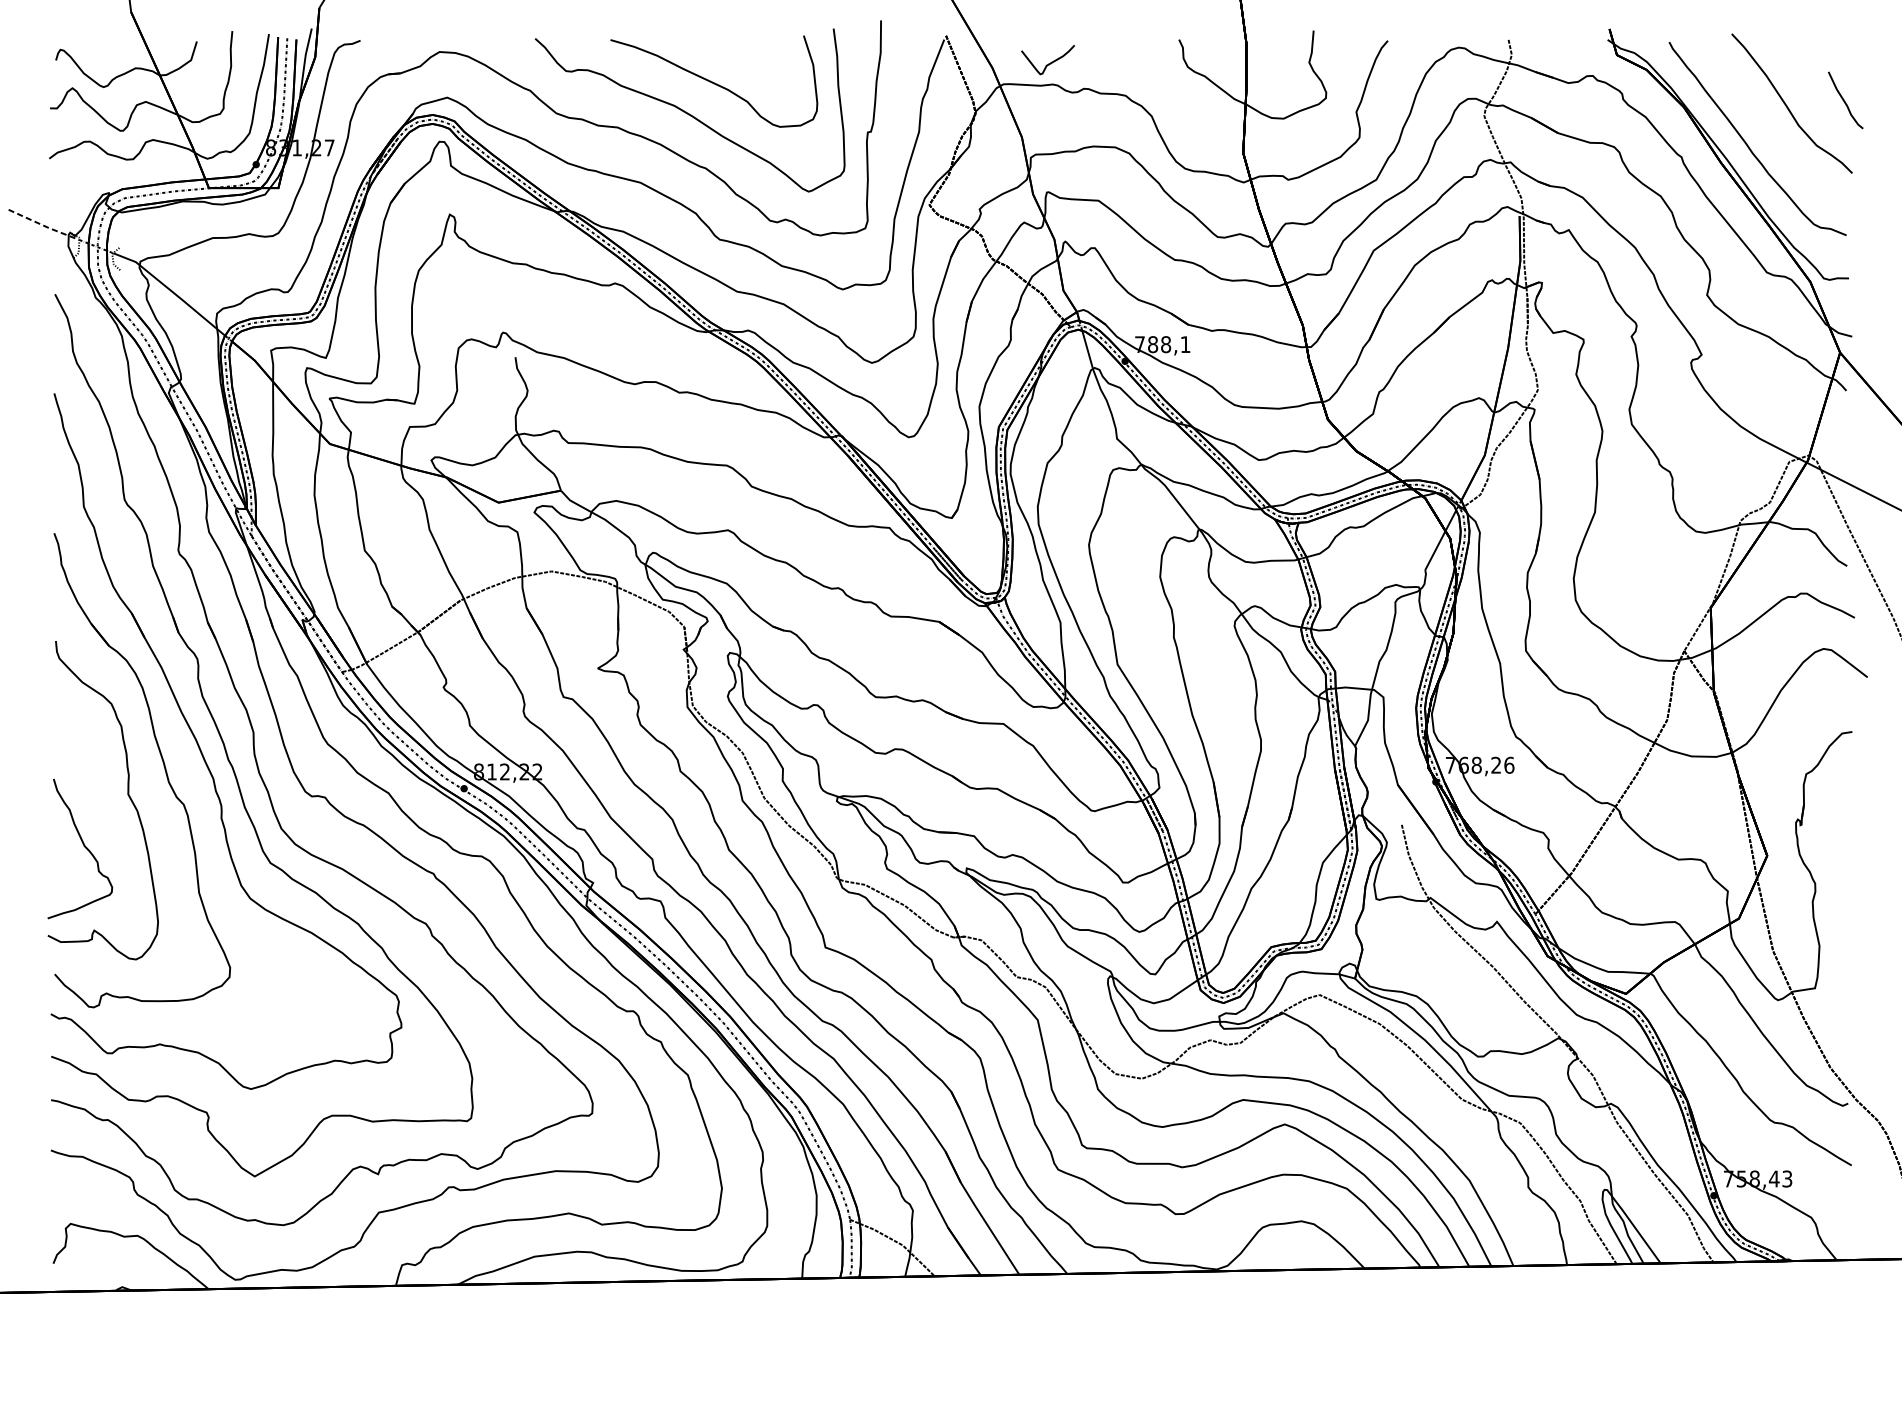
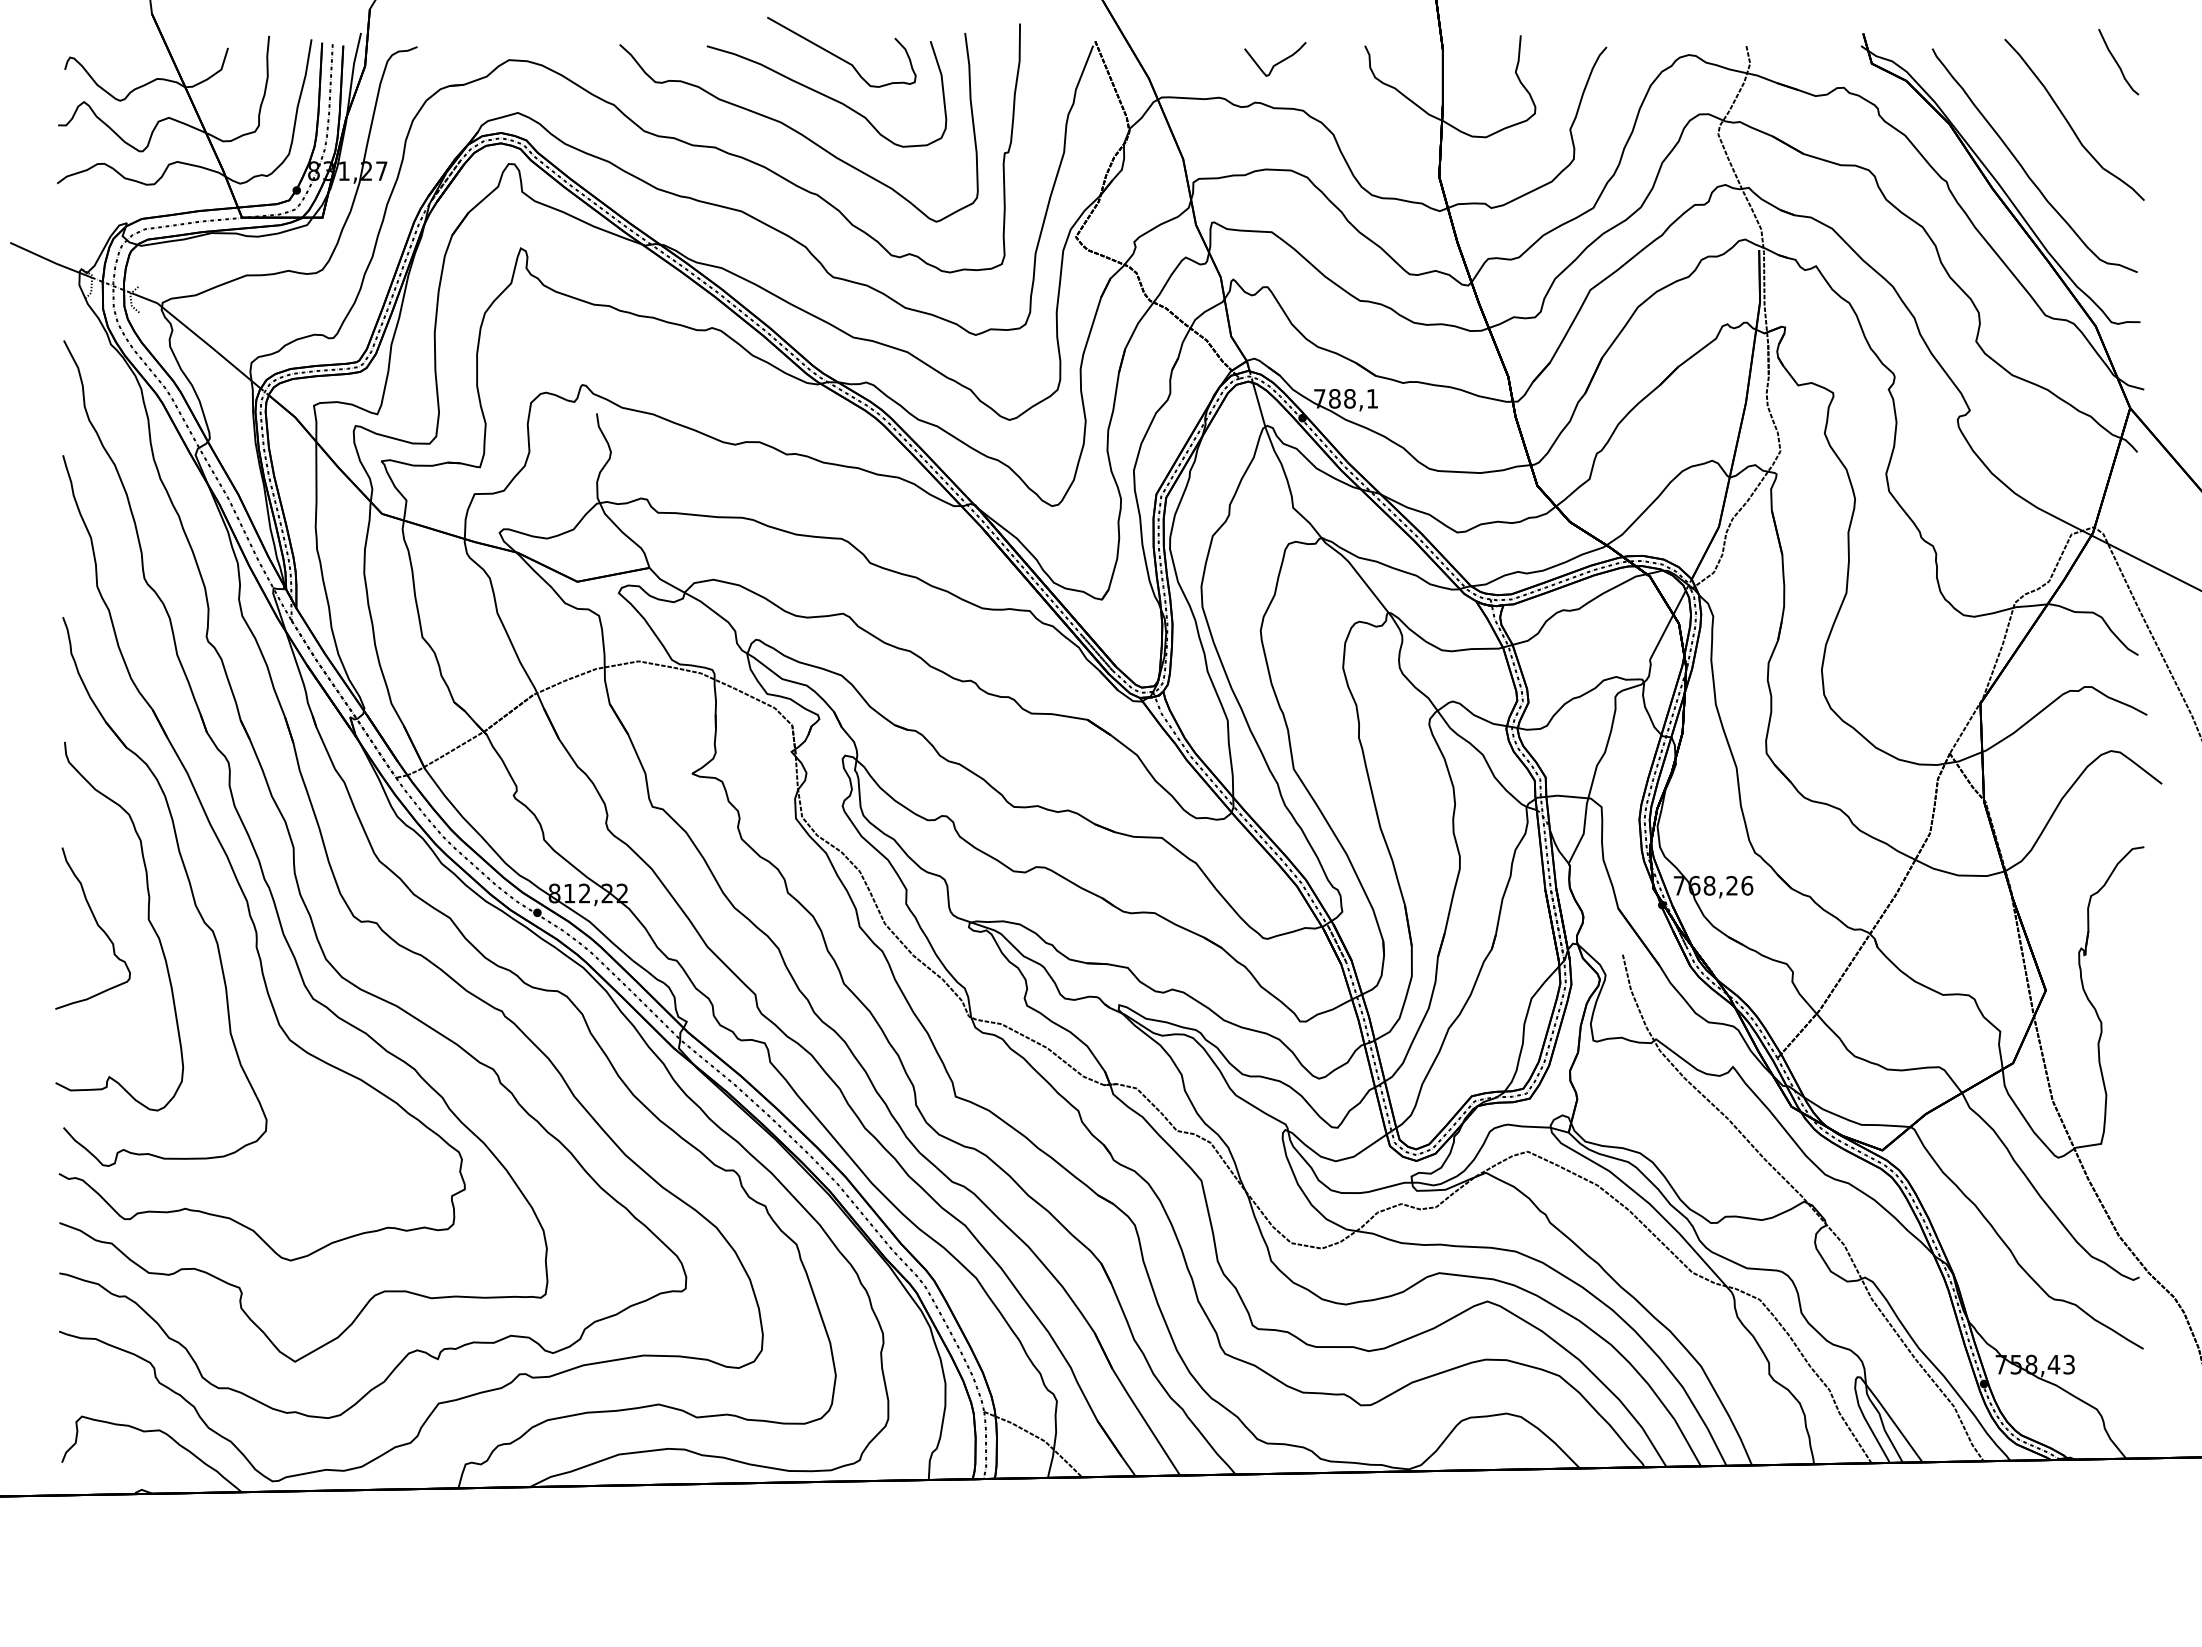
curve: (723, 48) -> (837, 55), added
curve: (1049, 62) -> (1277, 62), moved
curve: (1844, 100) -> (2117, 62), moved
line: (44, 225) -> (51, 261), dashed -> solid
curve: (84, 847) -> (97, 926), moved

